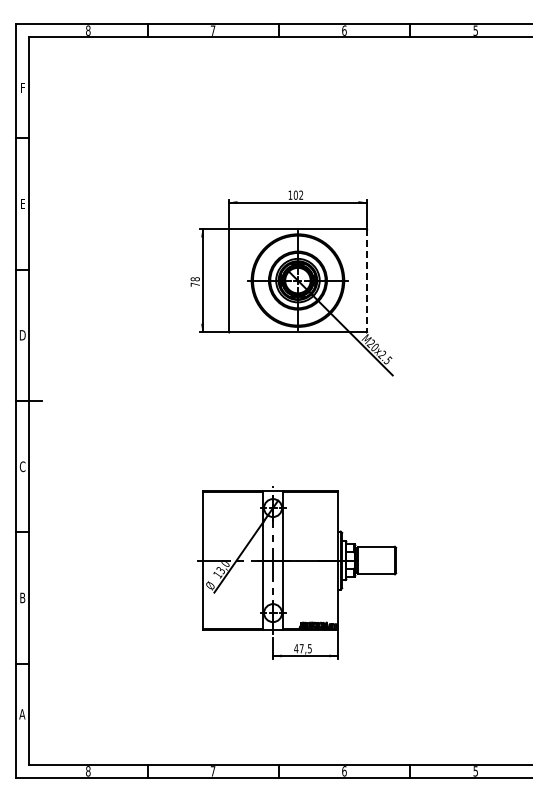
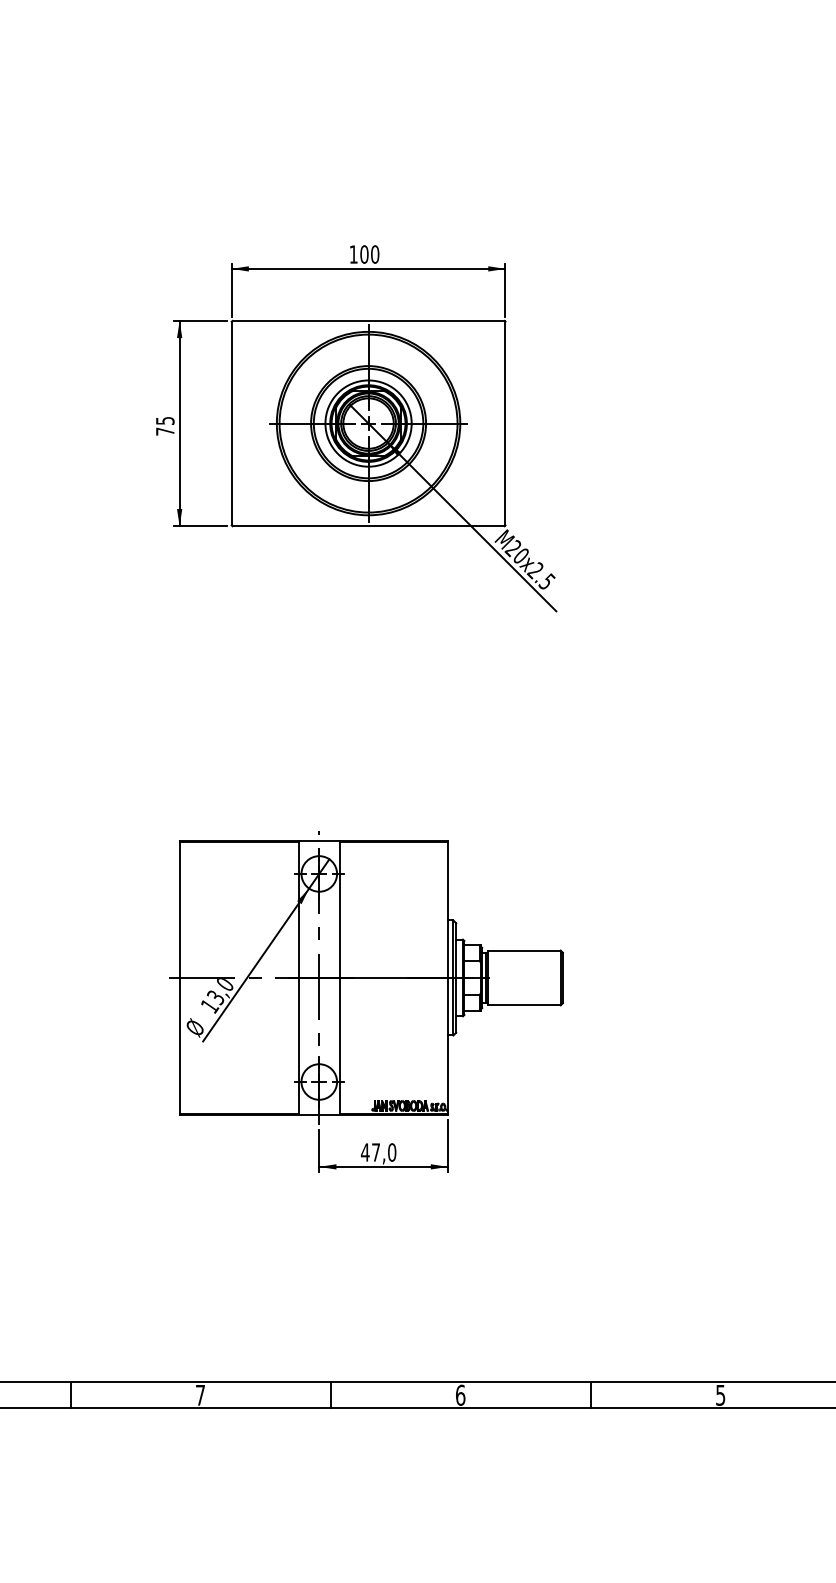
text: (301, 194) -> (375, 253), 102 -> 100
text: (194, 279) -> (163, 421), 78 -> 75
line: (367, 281) -> (506, 425), dashed -> solid
text: (309, 648) -> (391, 1152), 47,5 -> 47,0

